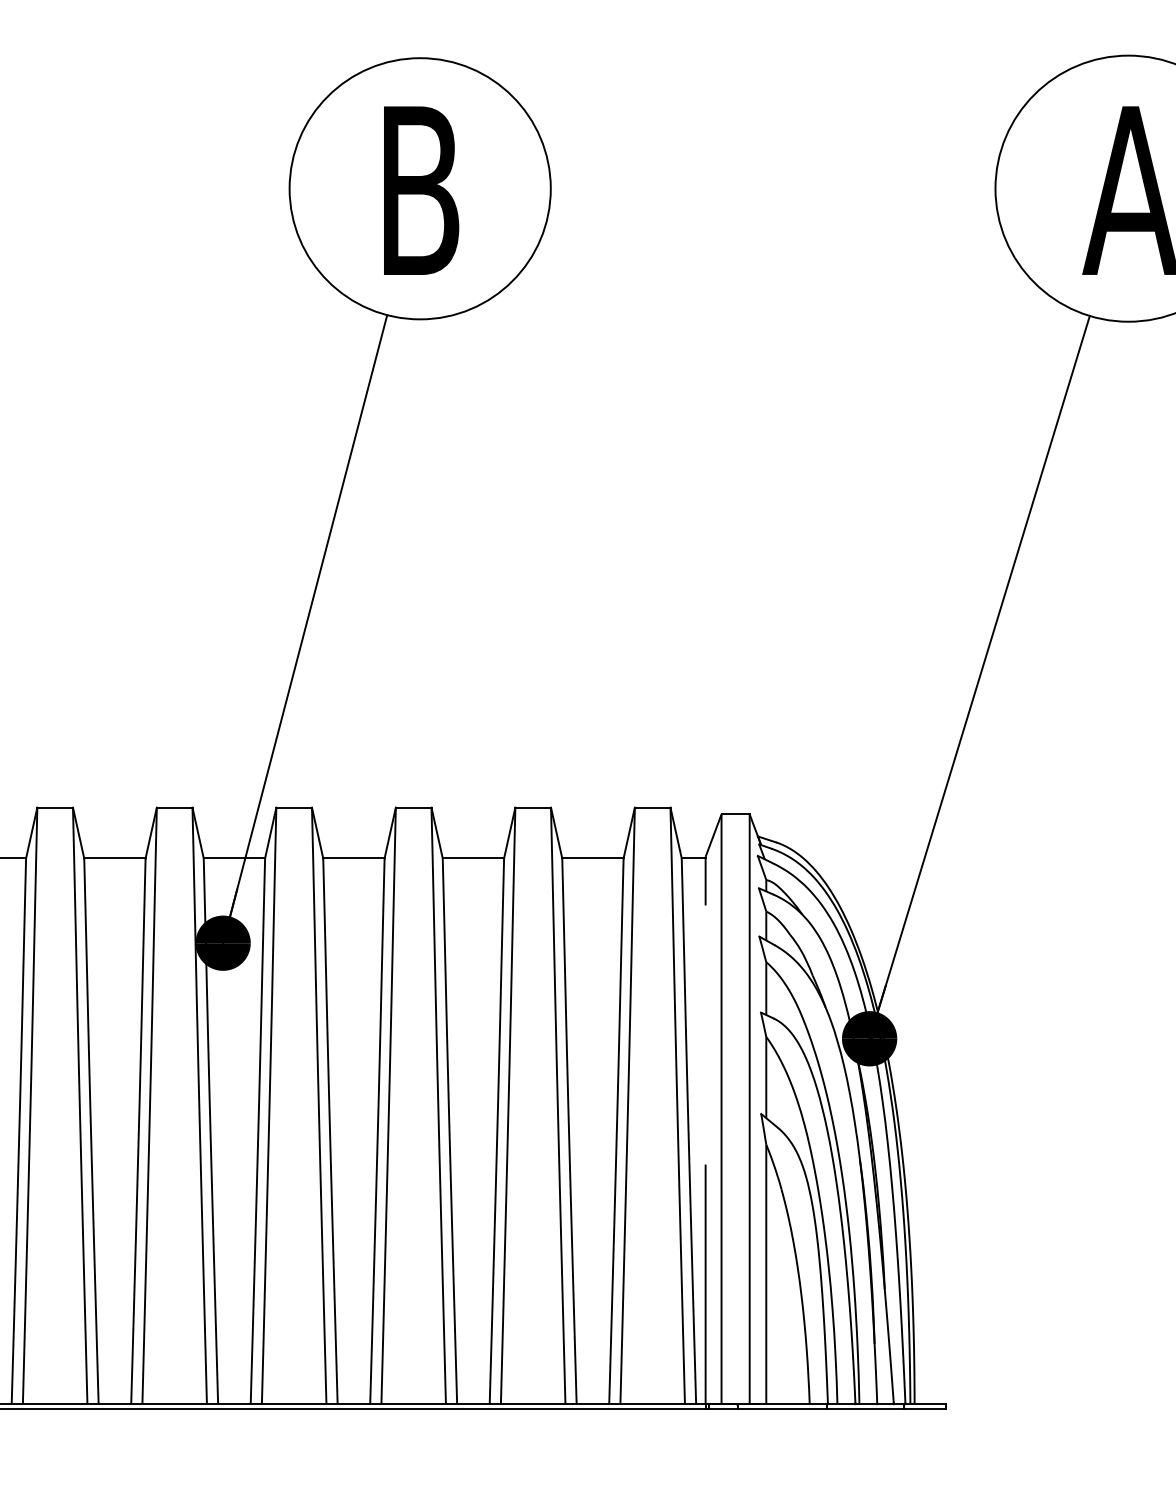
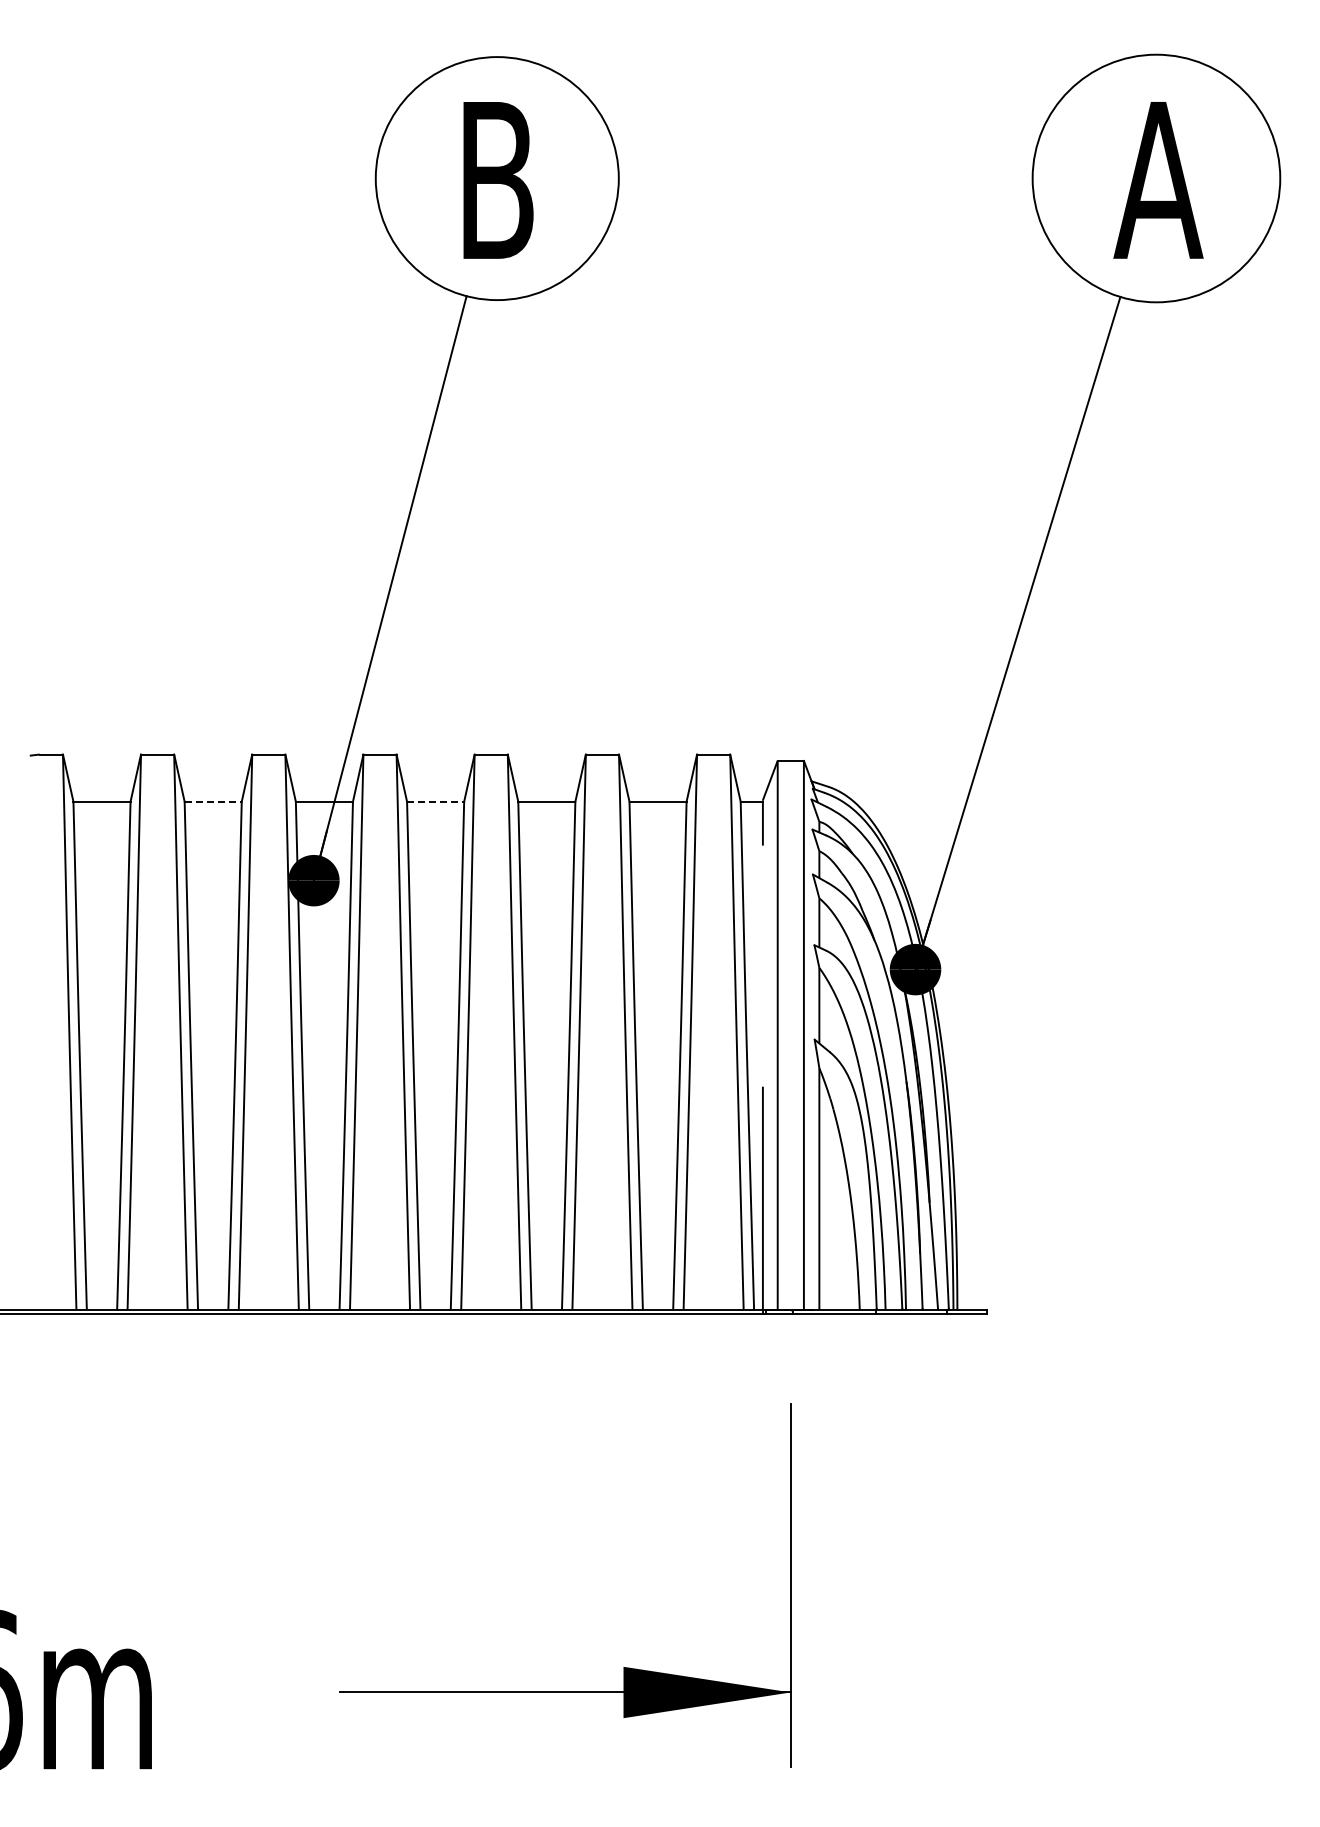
line: (115, 858) -> (213, 801), solid -> dashed
line: (353, 858) -> (435, 801), solid -> dashed

